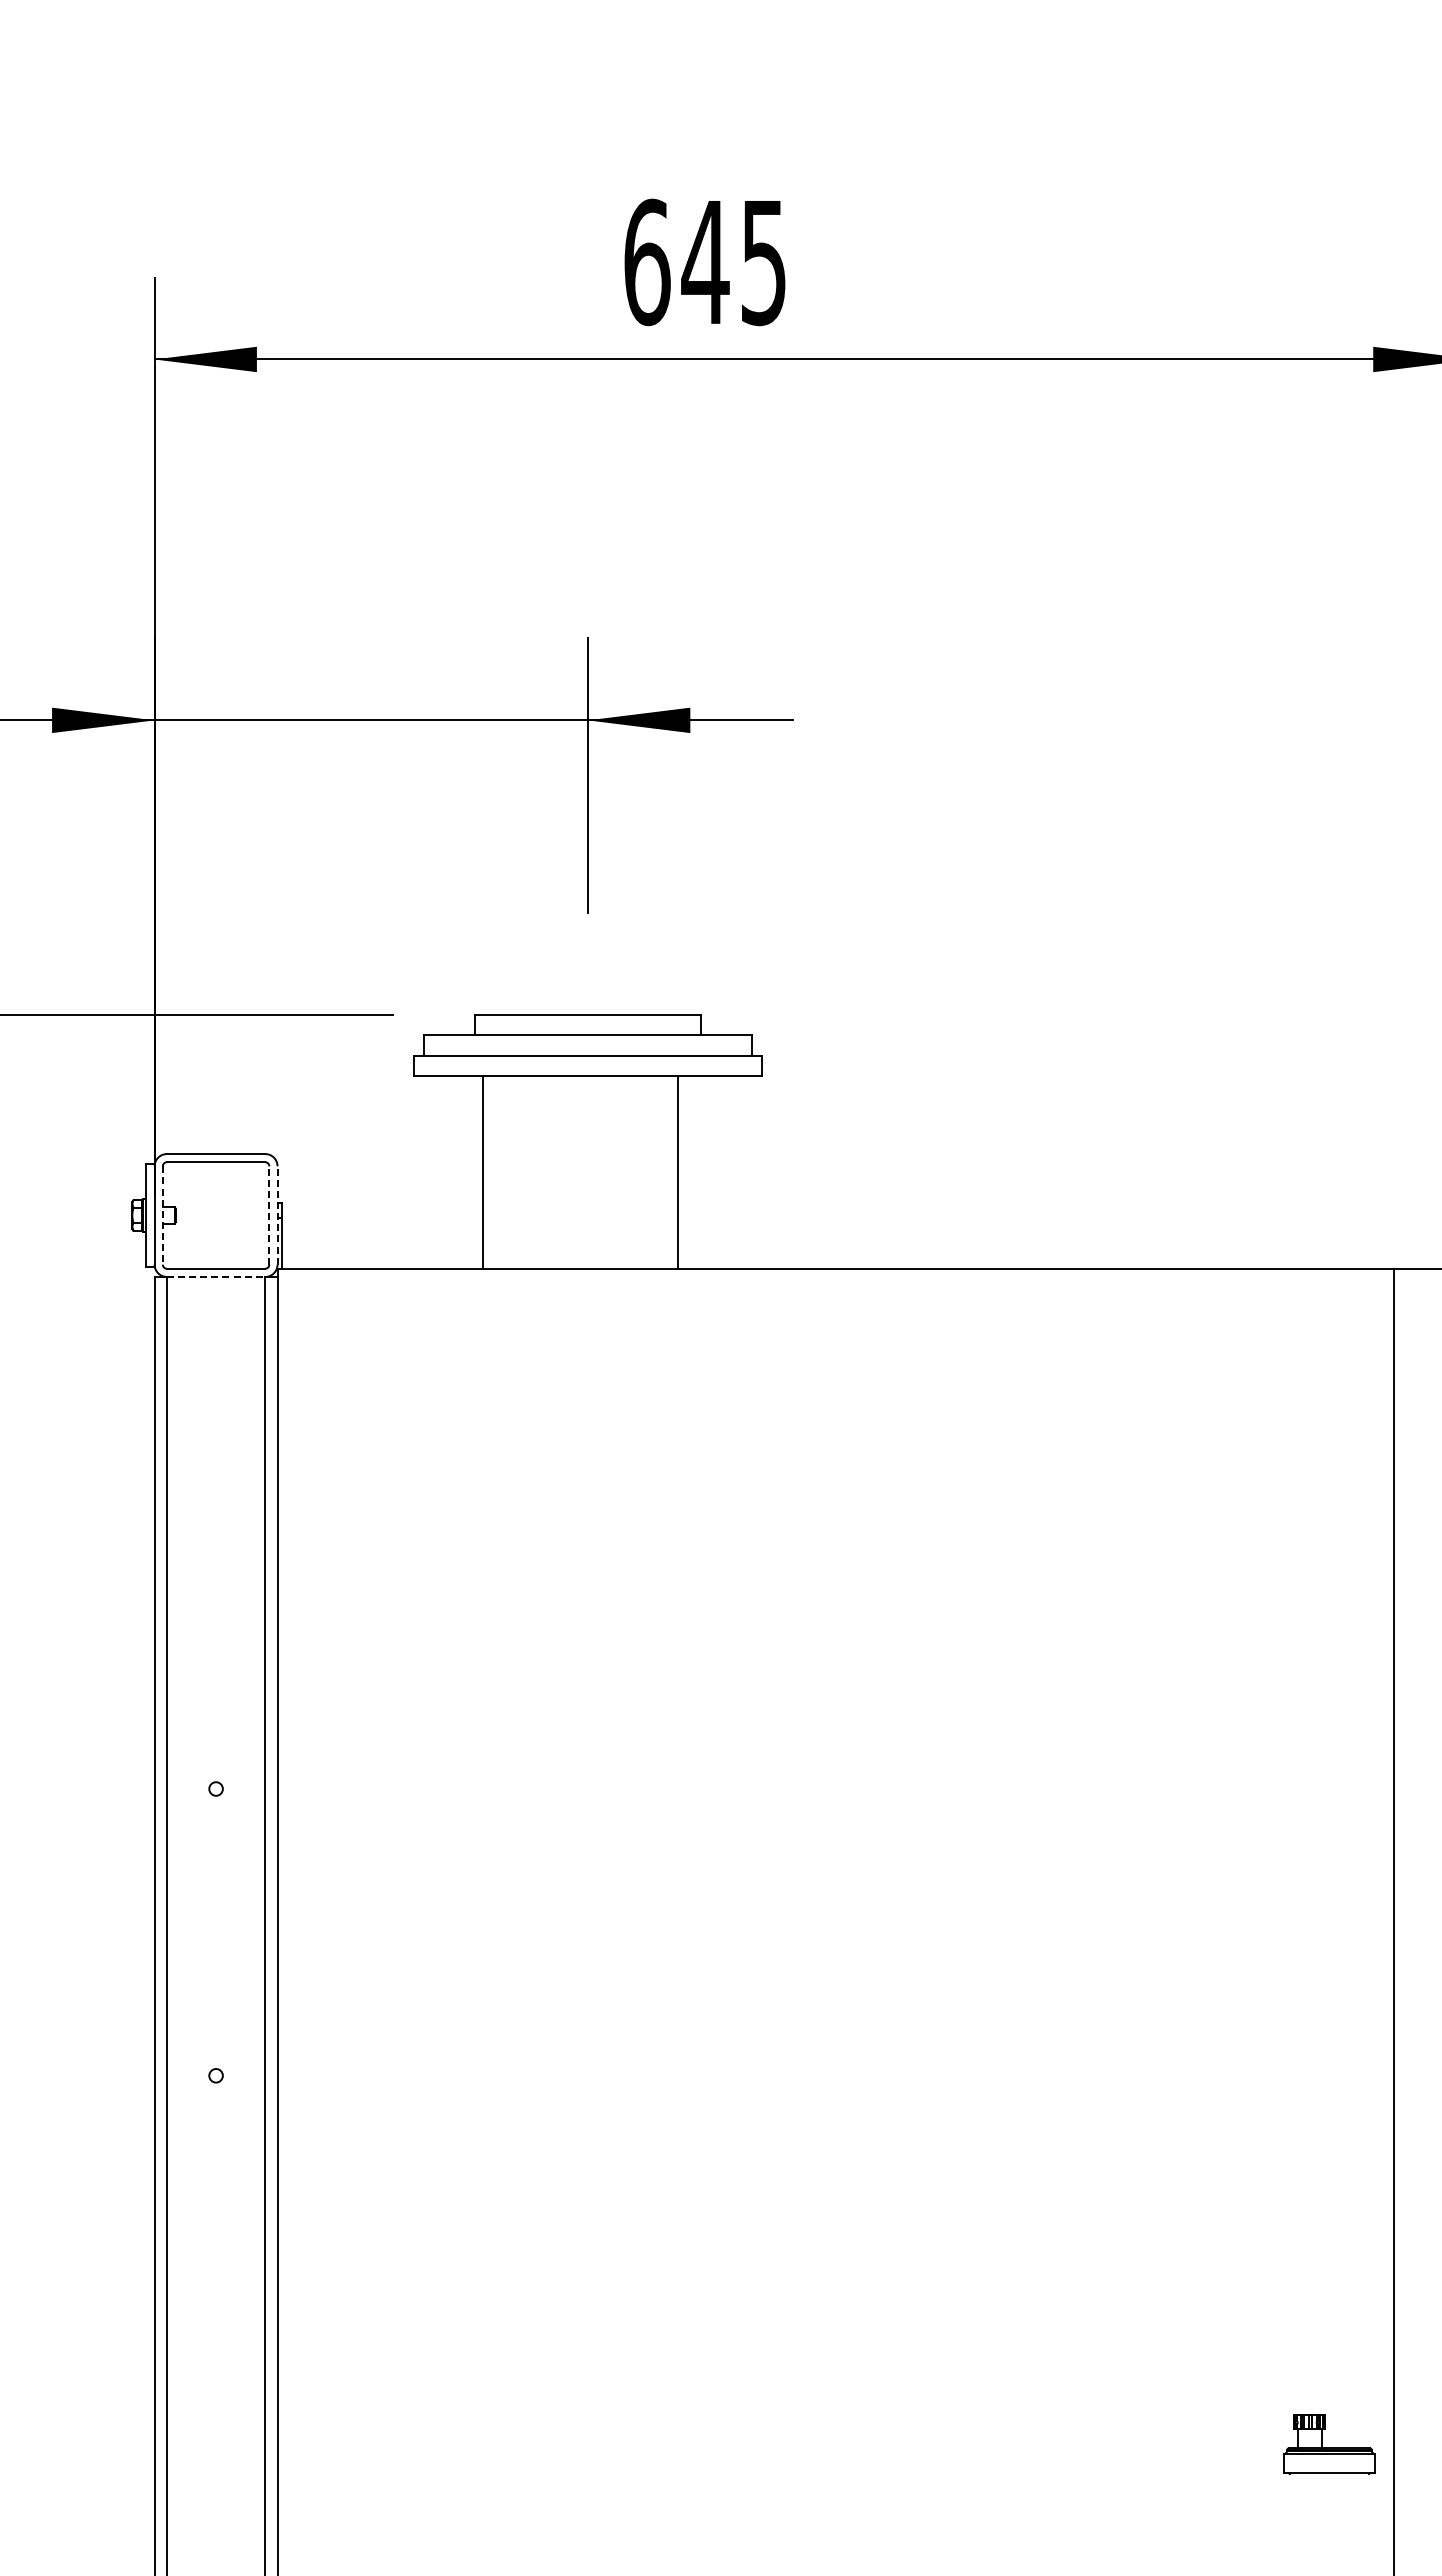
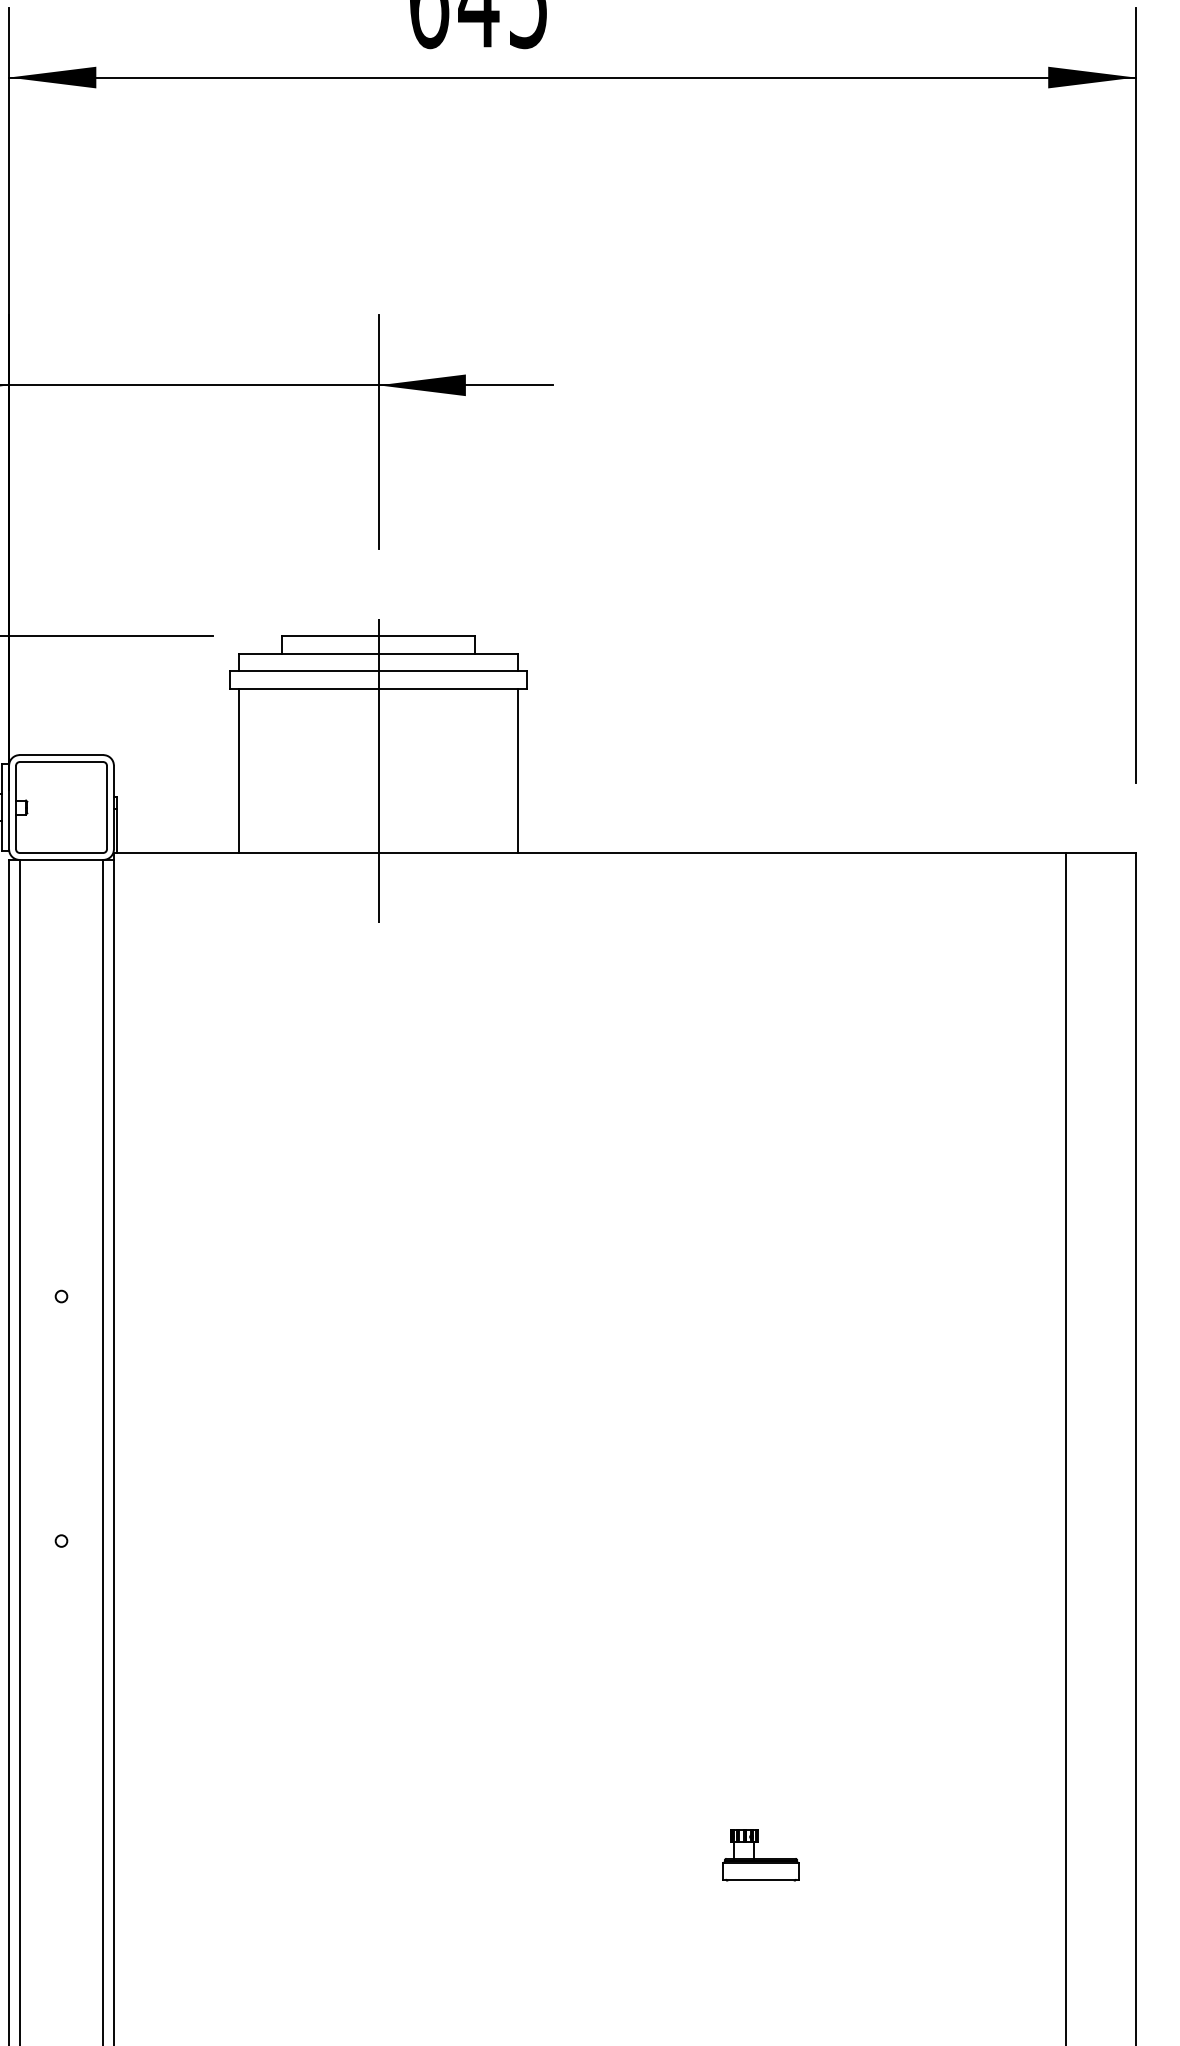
line: (483, 1172) -> (239, 770), moved
line: (587, 1172) -> (378, 770), added
line: (677, 1172) -> (518, 770), moved
line: (269, 1215) -> (107, 807), dashed -> solid
line: (277, 1215) -> (113, 807), dashed -> solid
line: (162, 1216) -> (15, 808), dashed -> solid
line: (216, 1276) -> (61, 859), dashed -> solid
part: (1329, 2444) -> (761, 1855), moved

